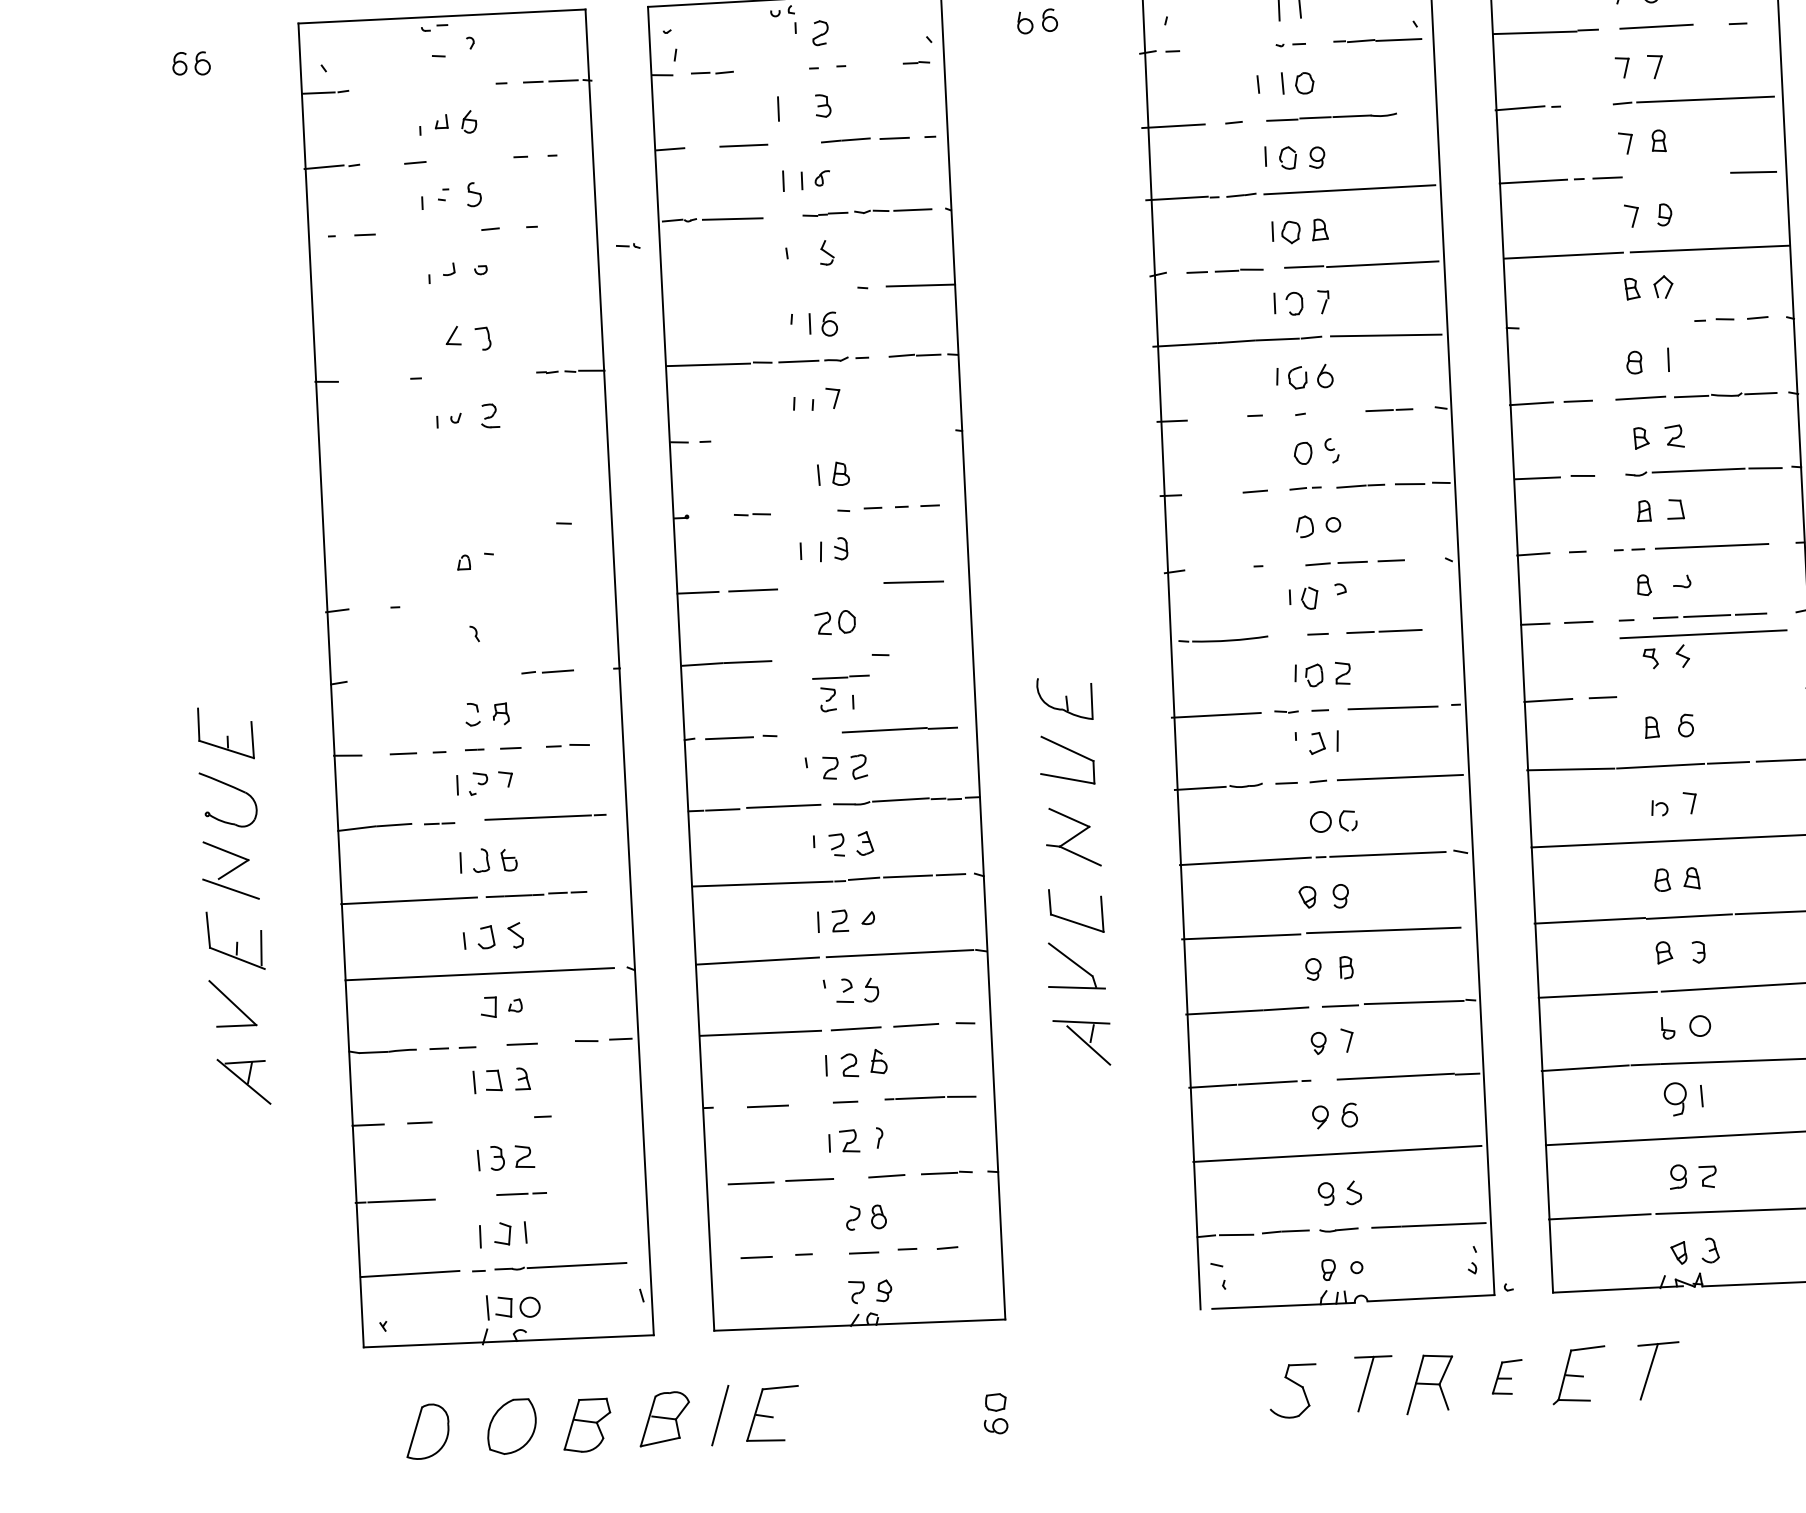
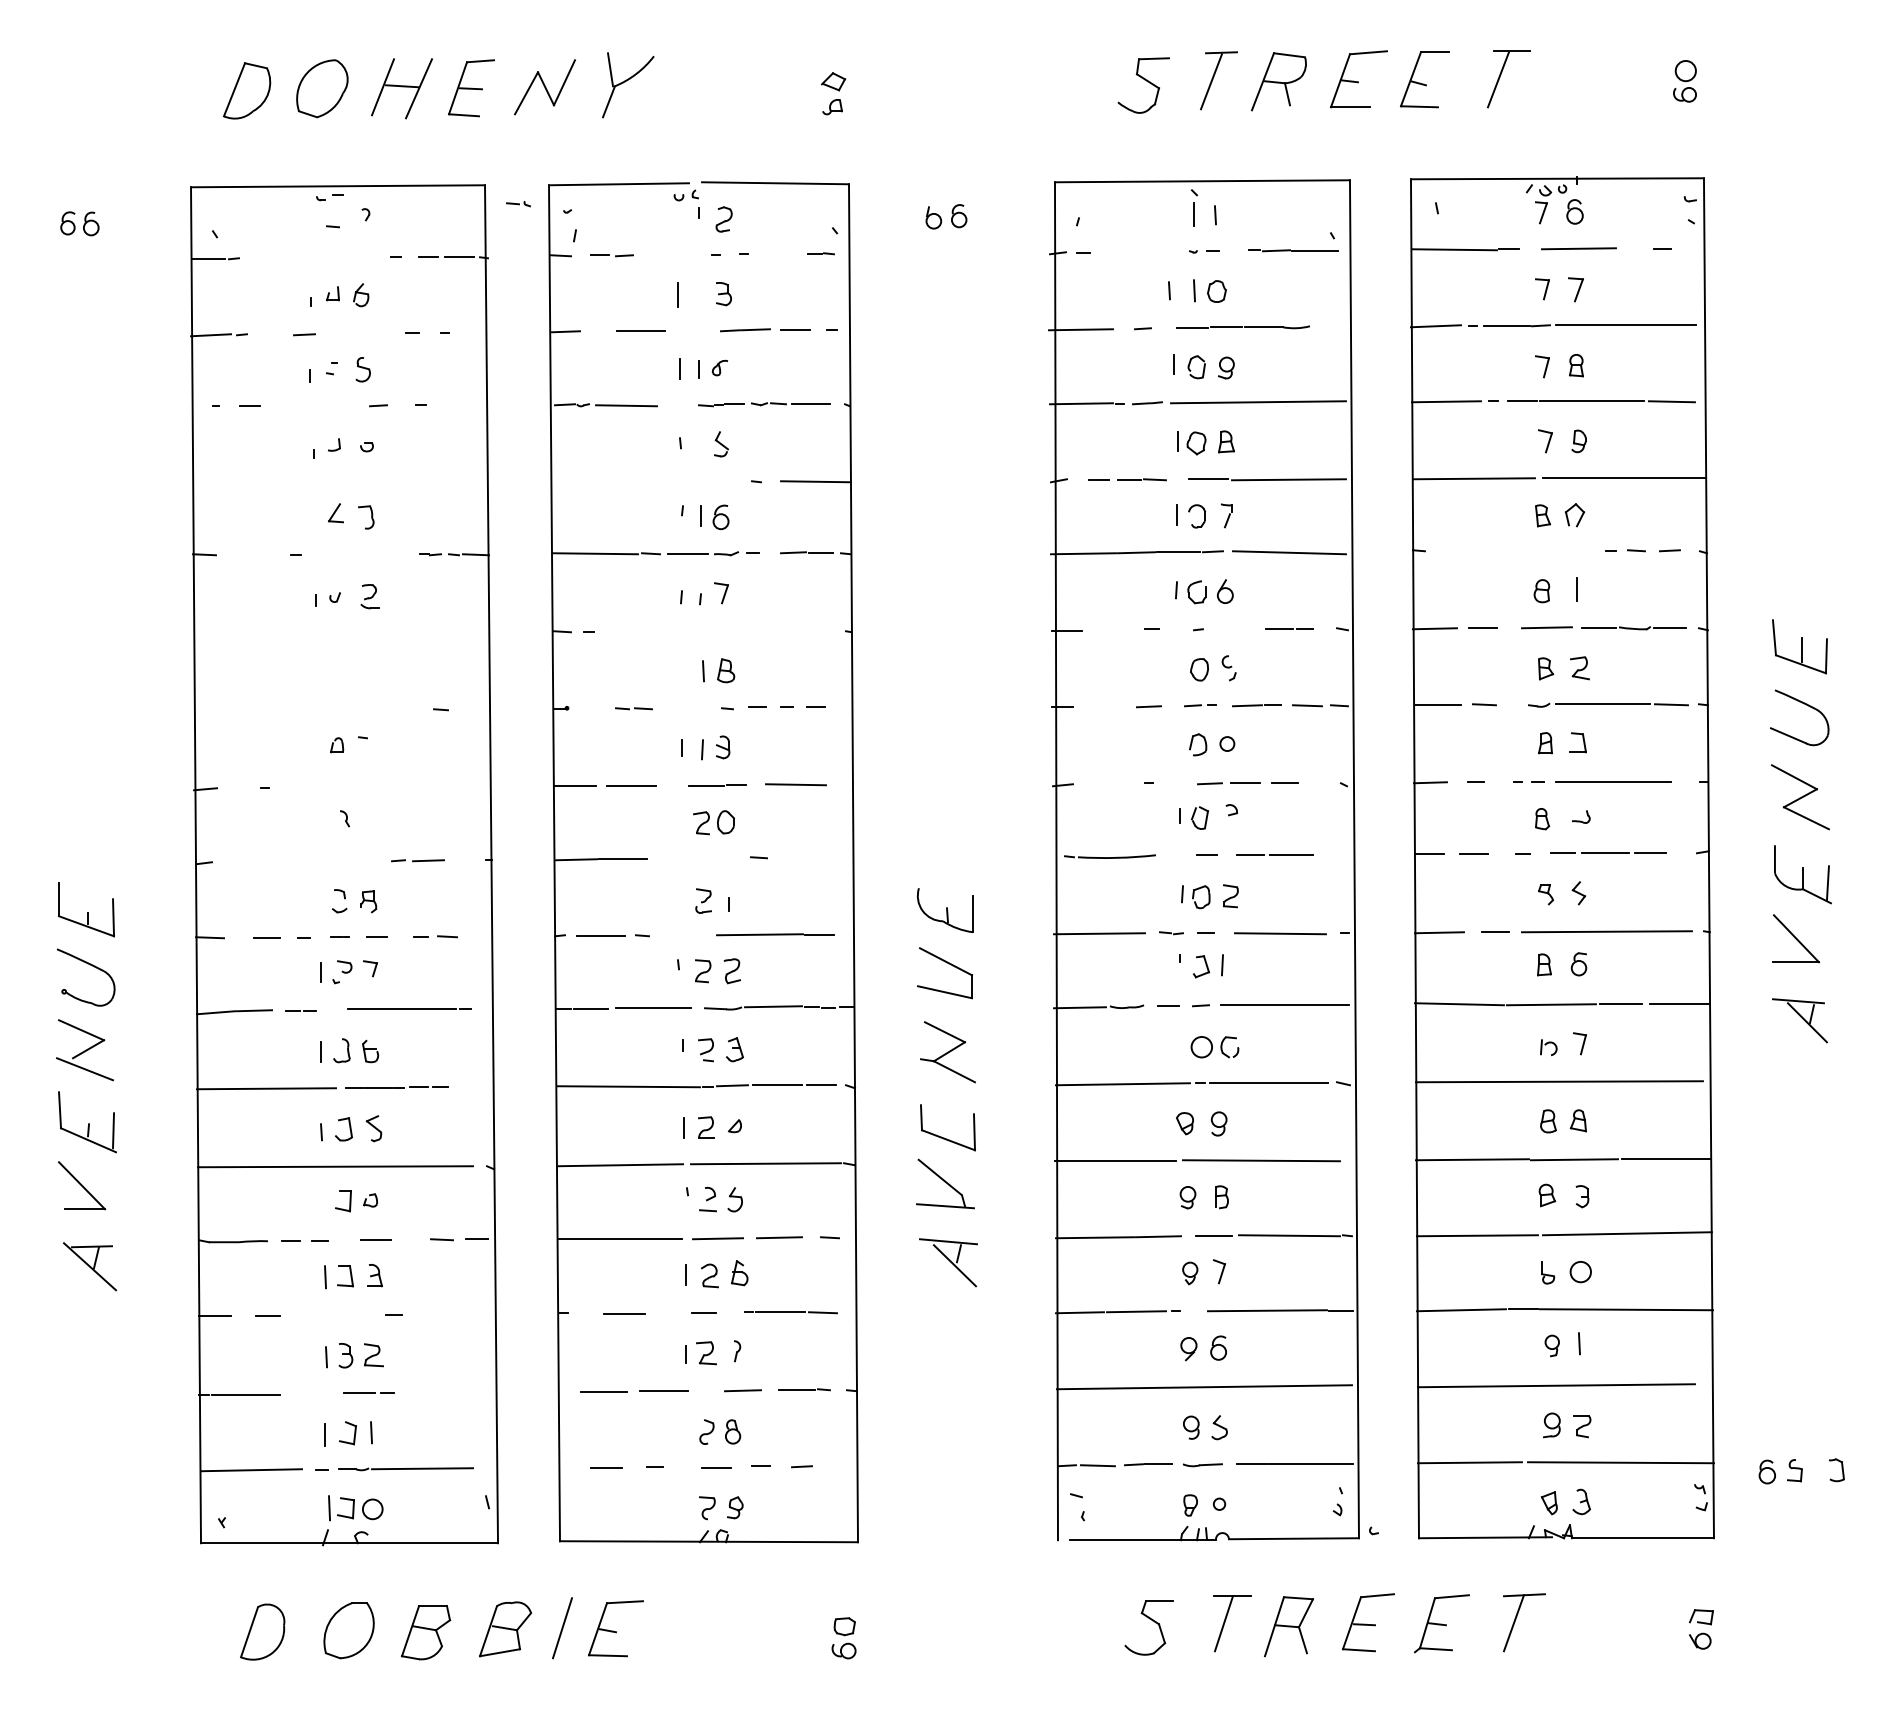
line: (1588, 105) -> (1506, 326), added
line: (1675, 175) -> (1591, 401), added
part: (628, 246) -> (518, 204), moved
line: (1703, 634) -> (1606, 931), moved
line: (840, 677) -> (717, 785), moved
part: (1674, 1098) -> (1551, 1345), size x0.62
part: (1507, 1377) -> (1368, 1622), size x1.67

